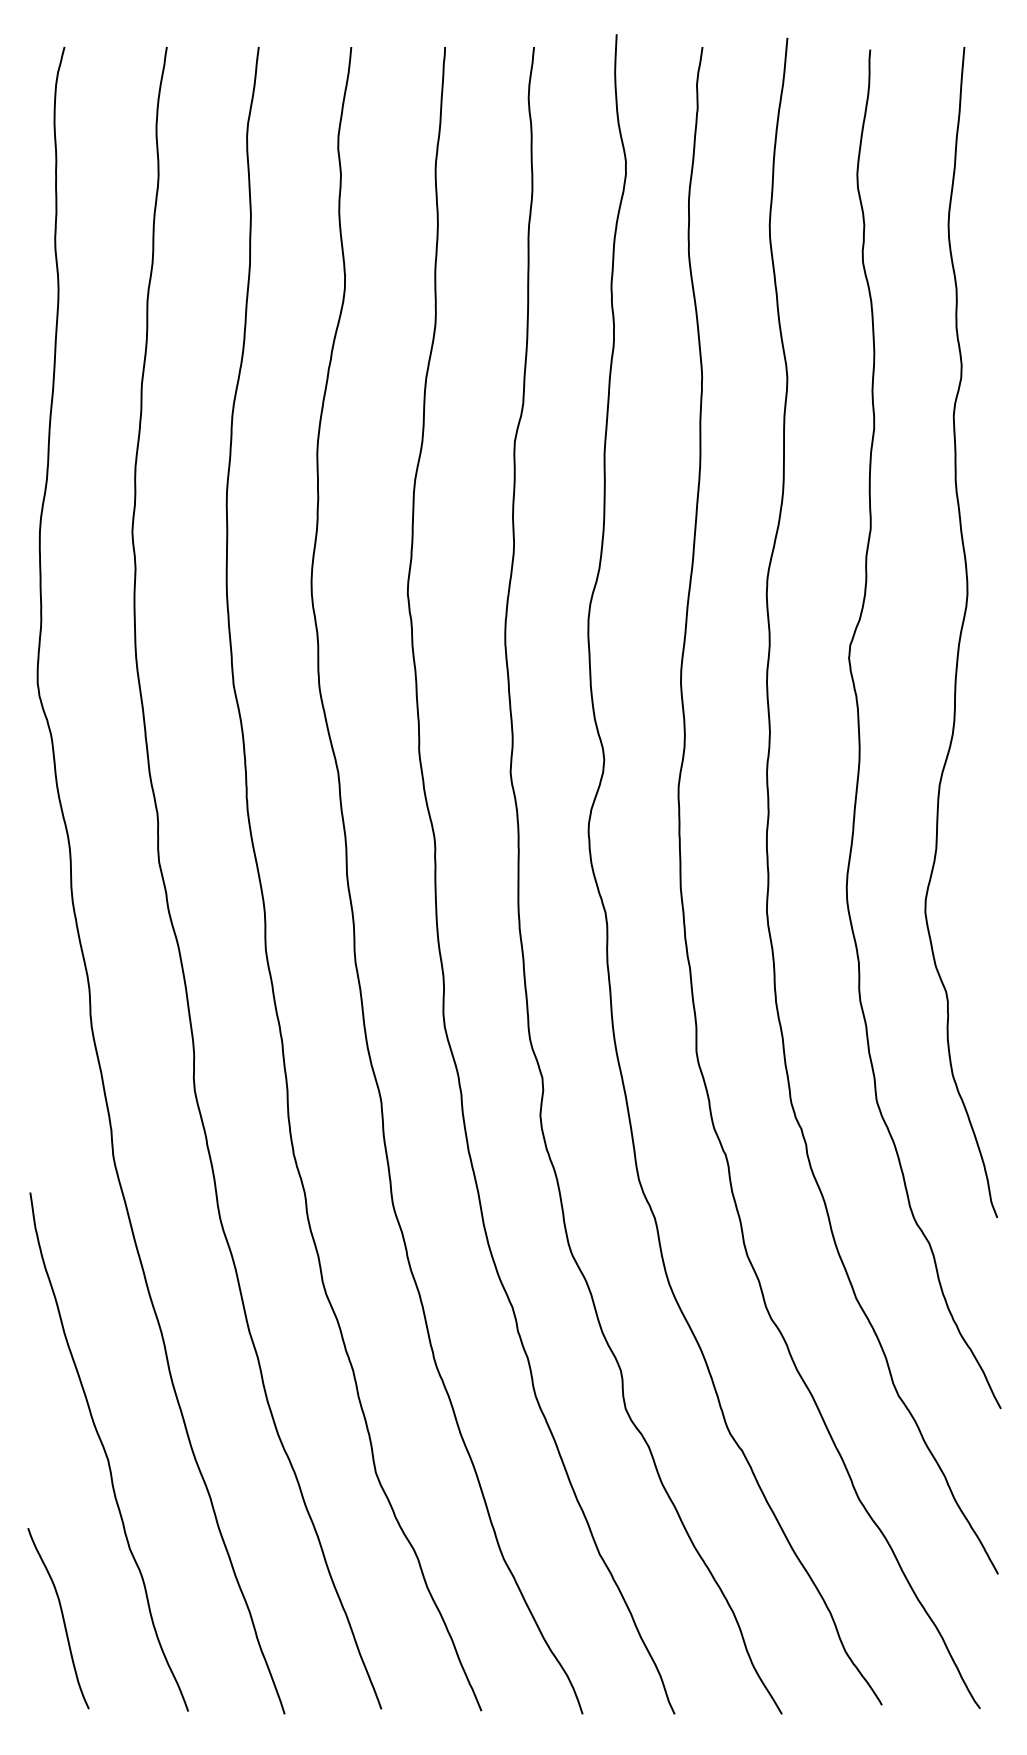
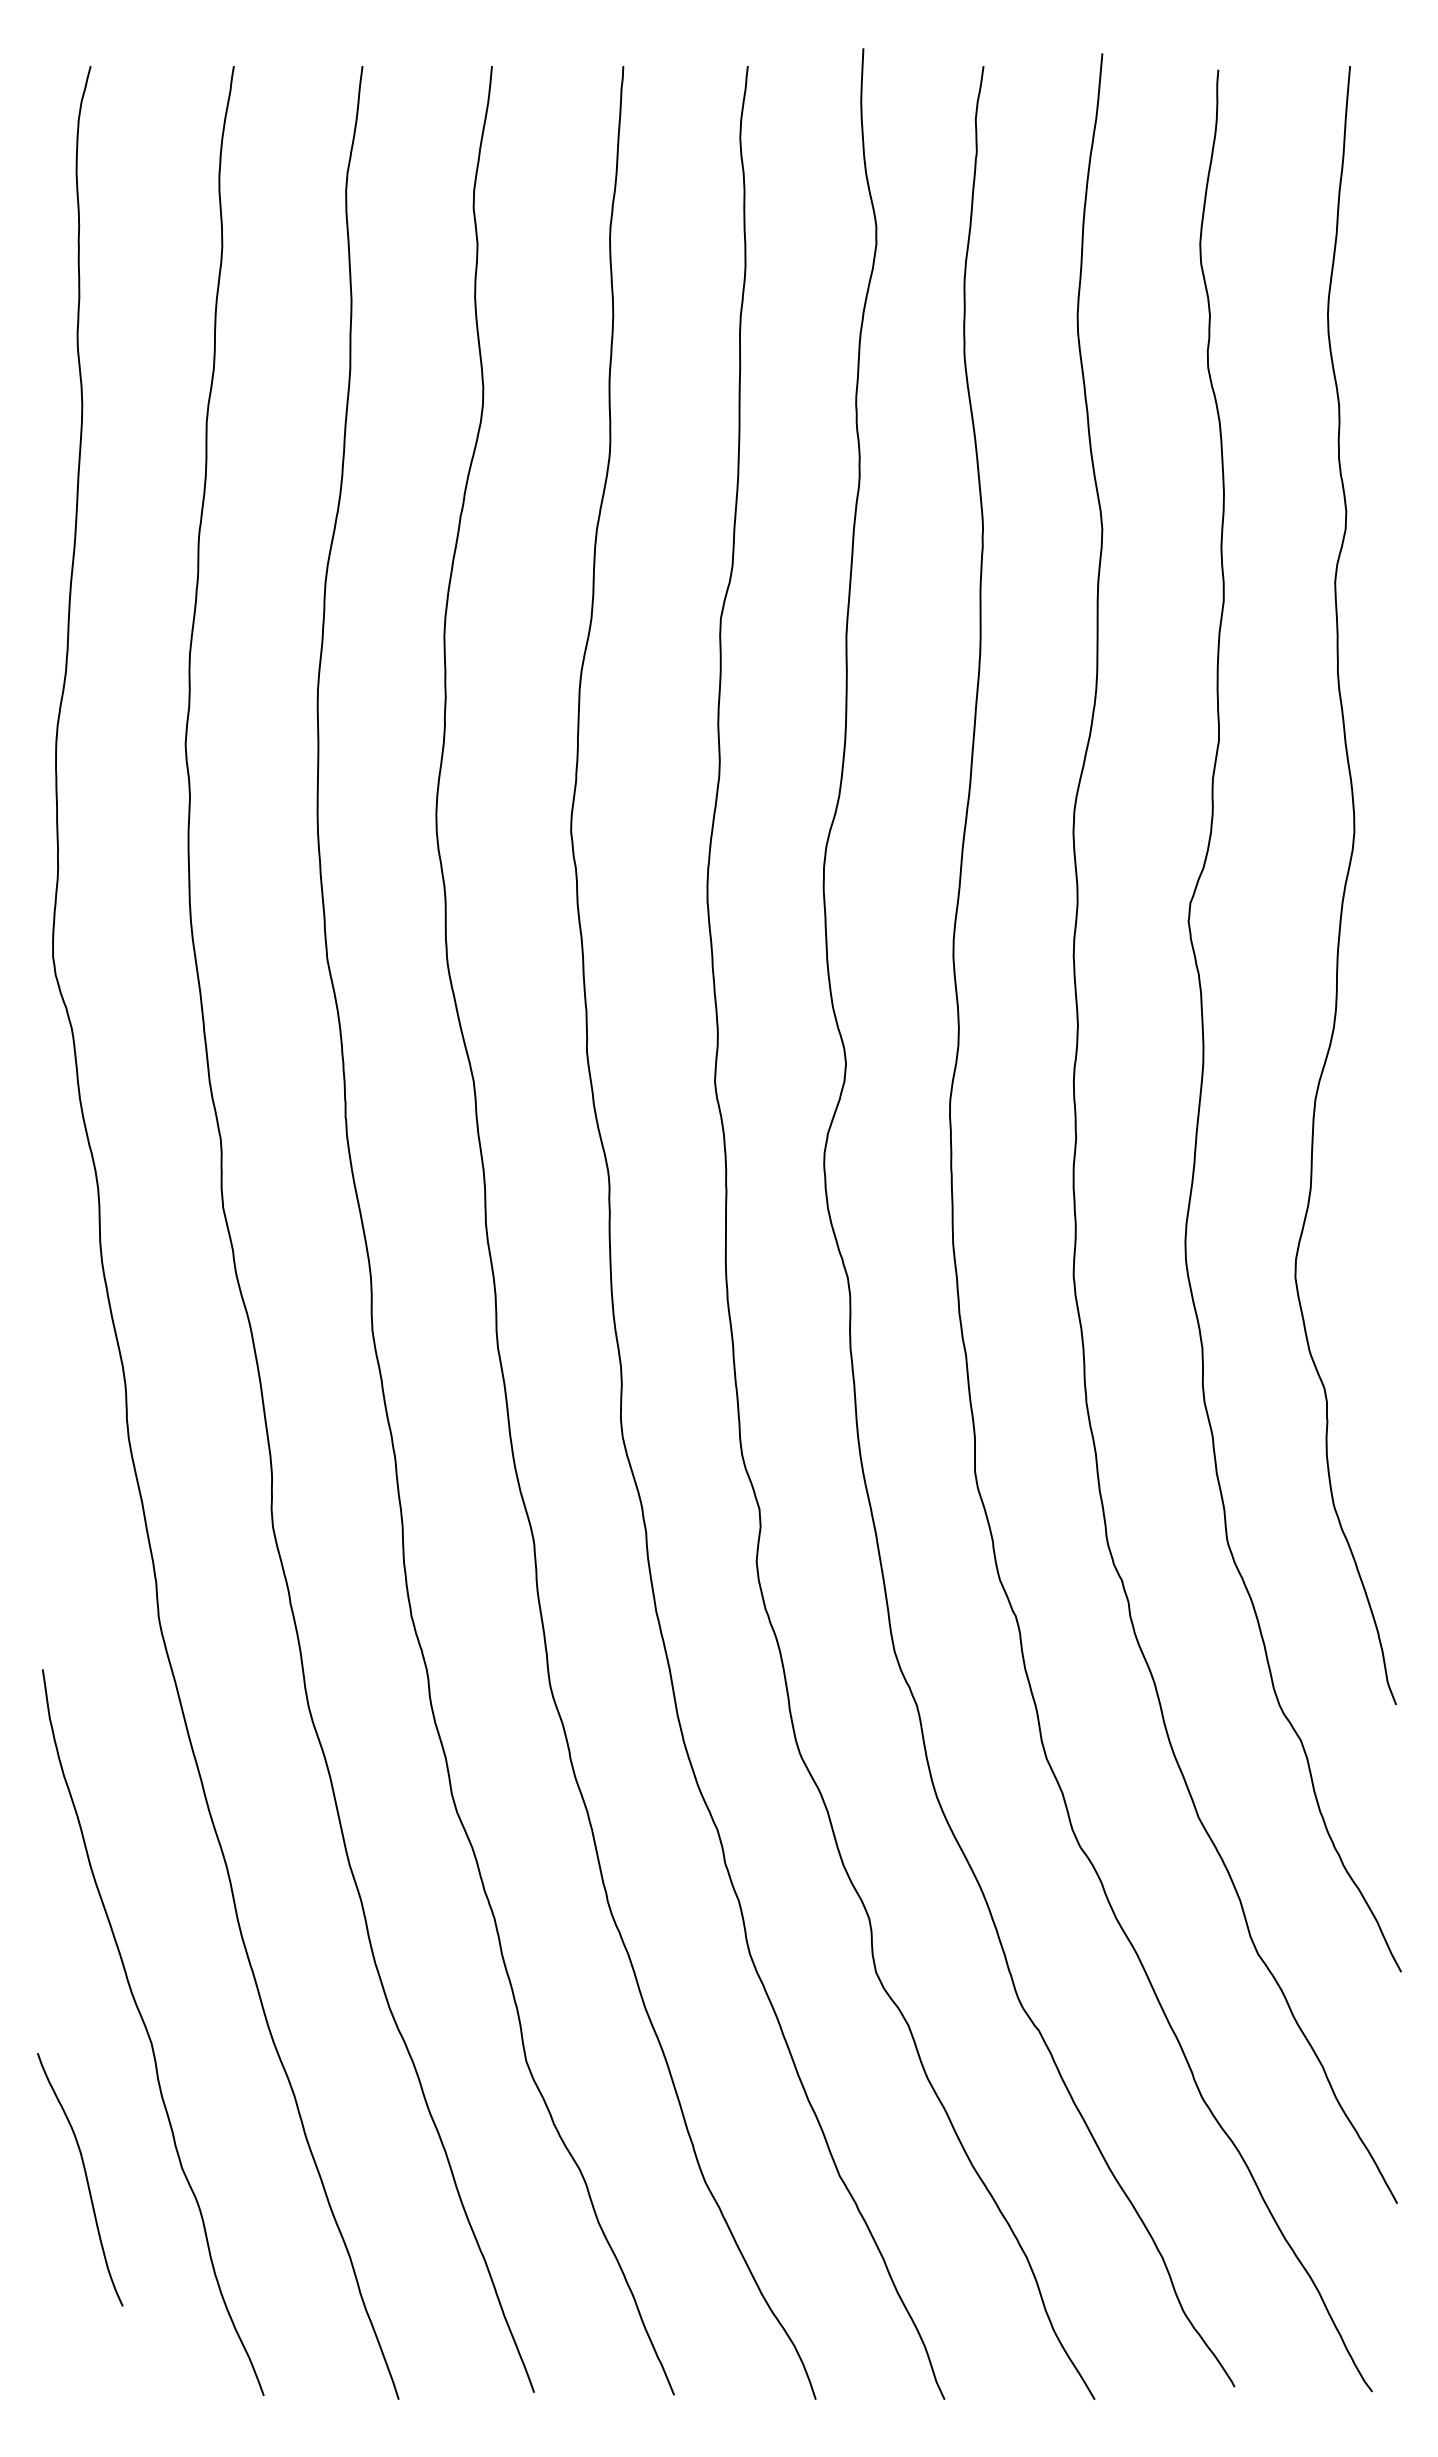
curve: (62, 1617) -> (85, 2177), moved

